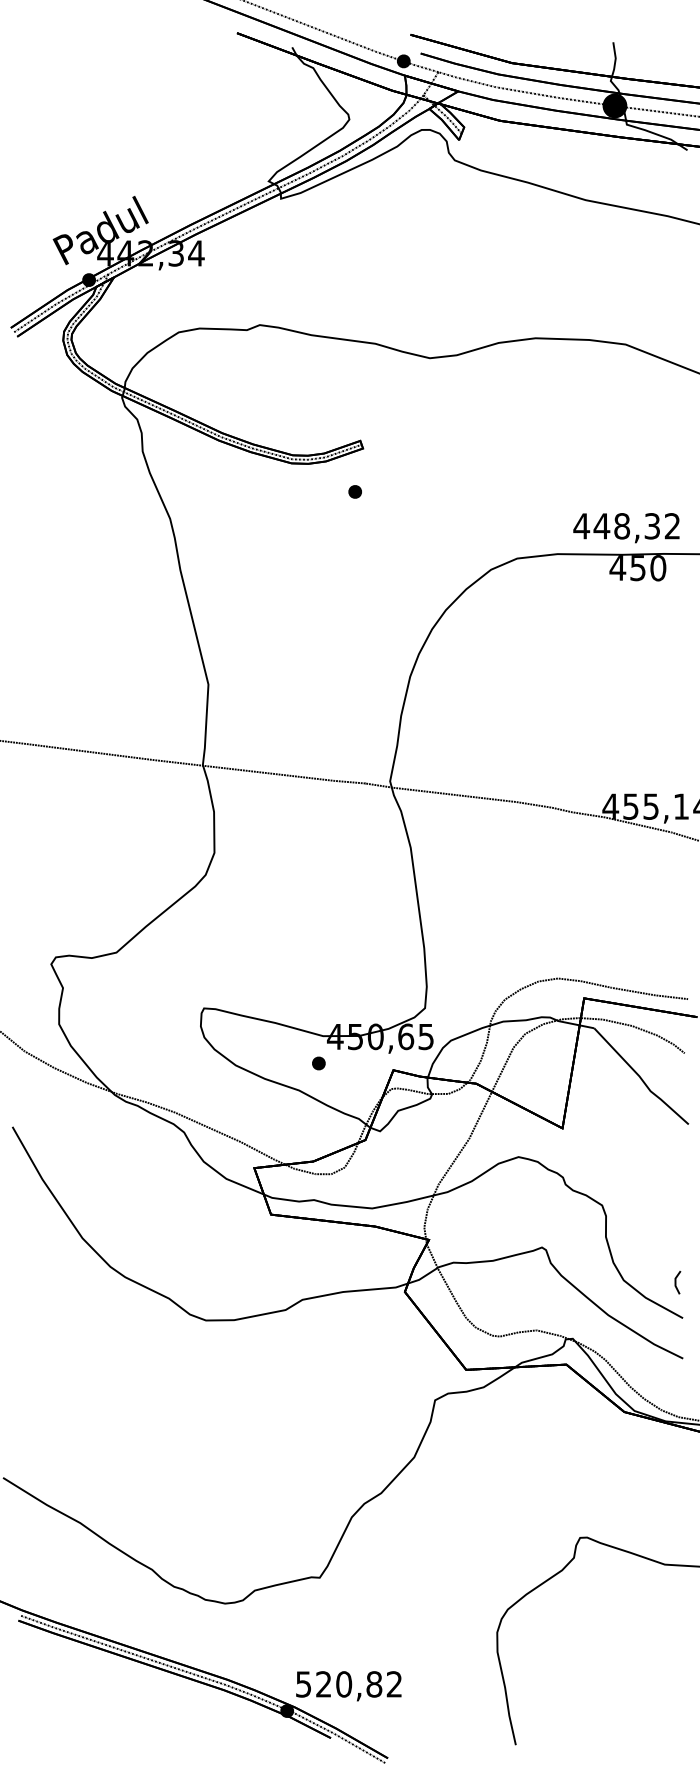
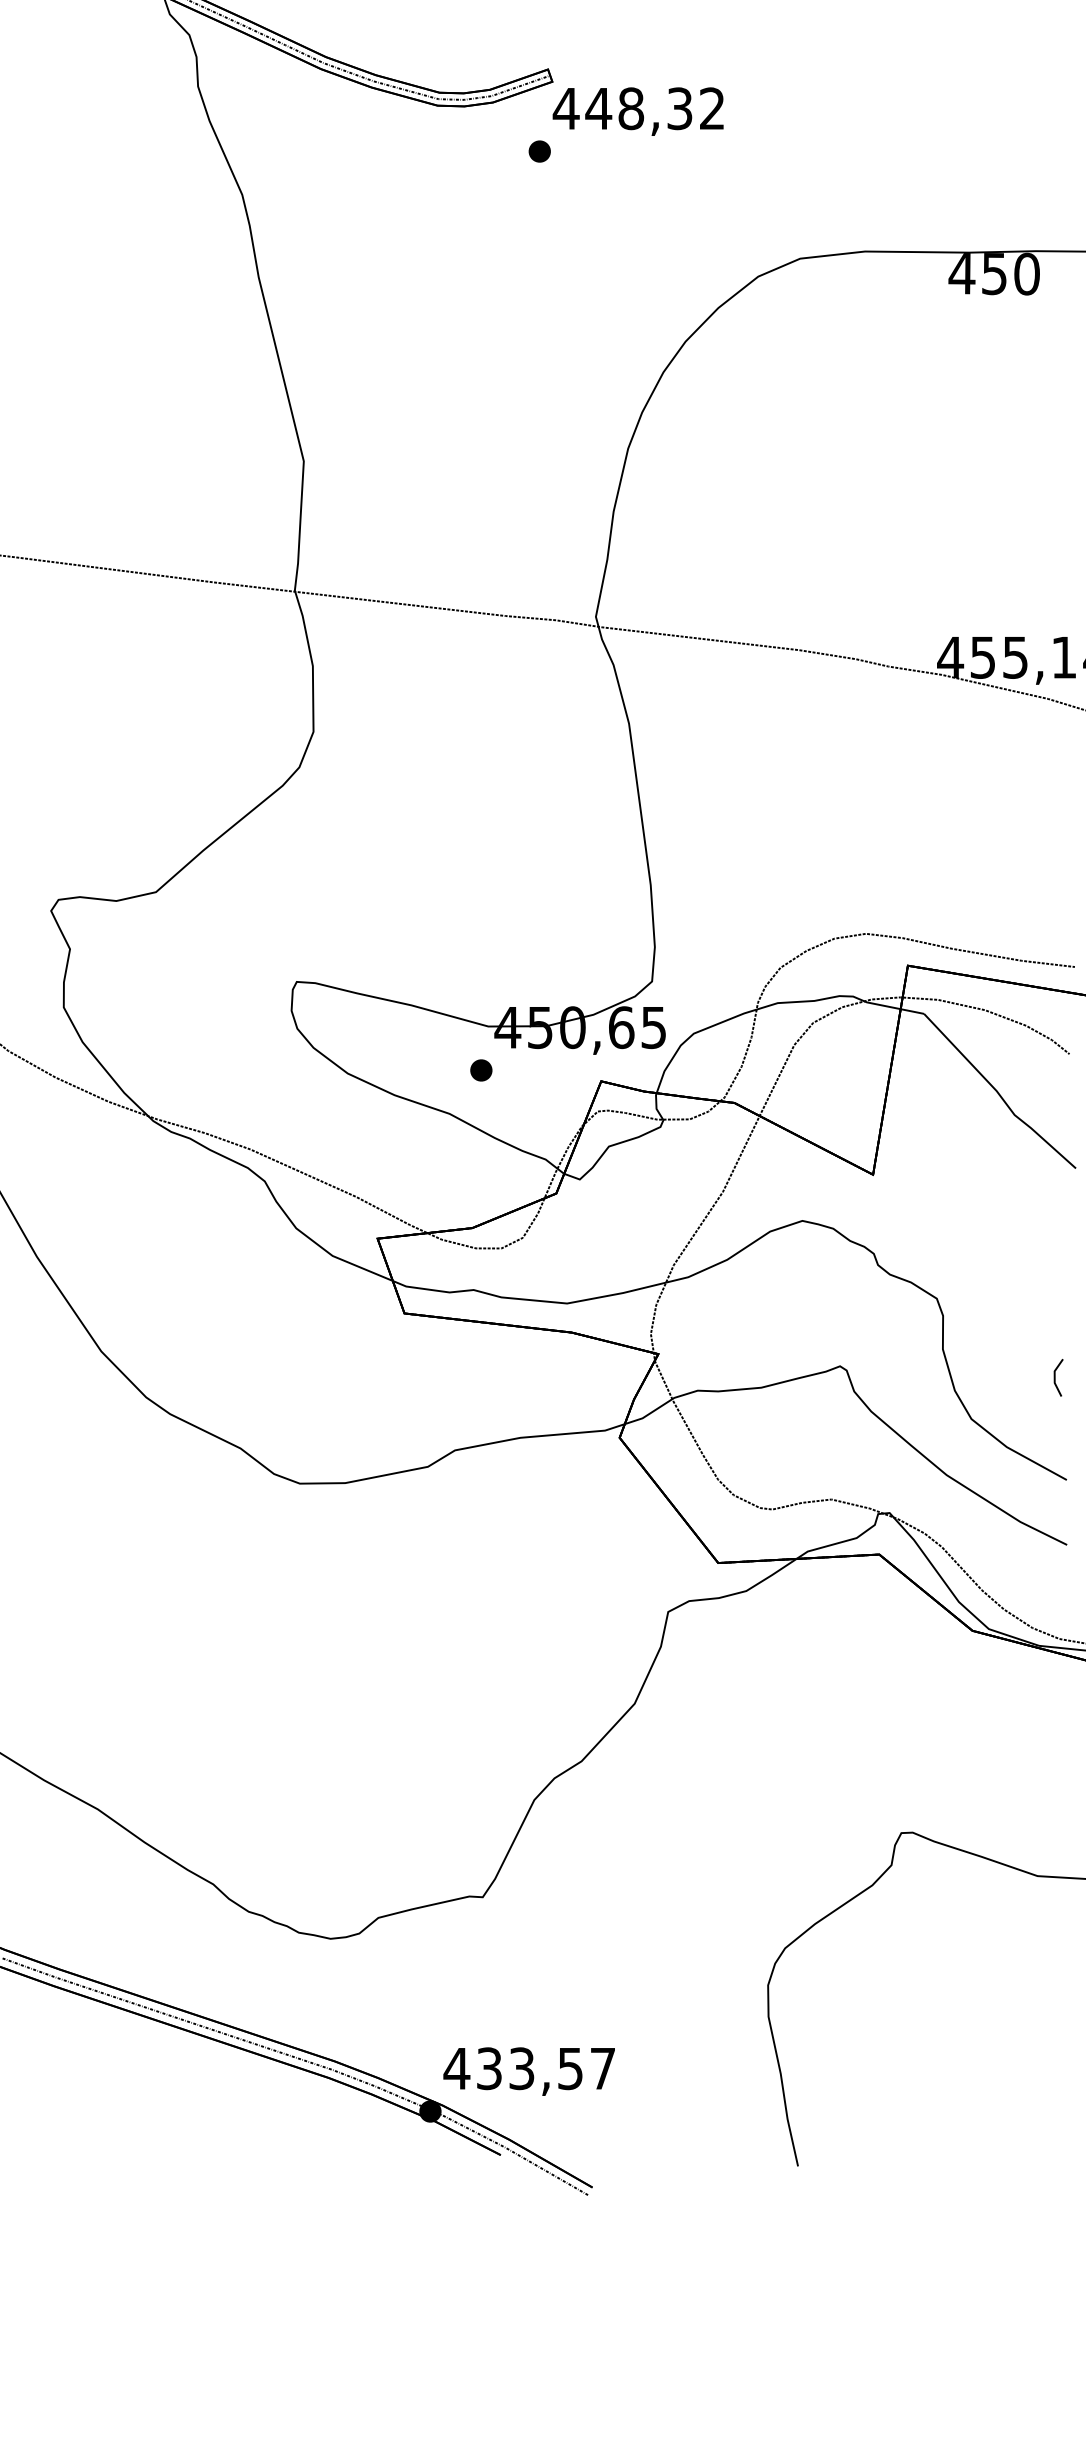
text: (626, 528) -> (638, 112), moved
line: (676, 1282) -> (1056, 1377), moved
text: (348, 1684) -> (528, 2068), 520,82 -> 433,57

